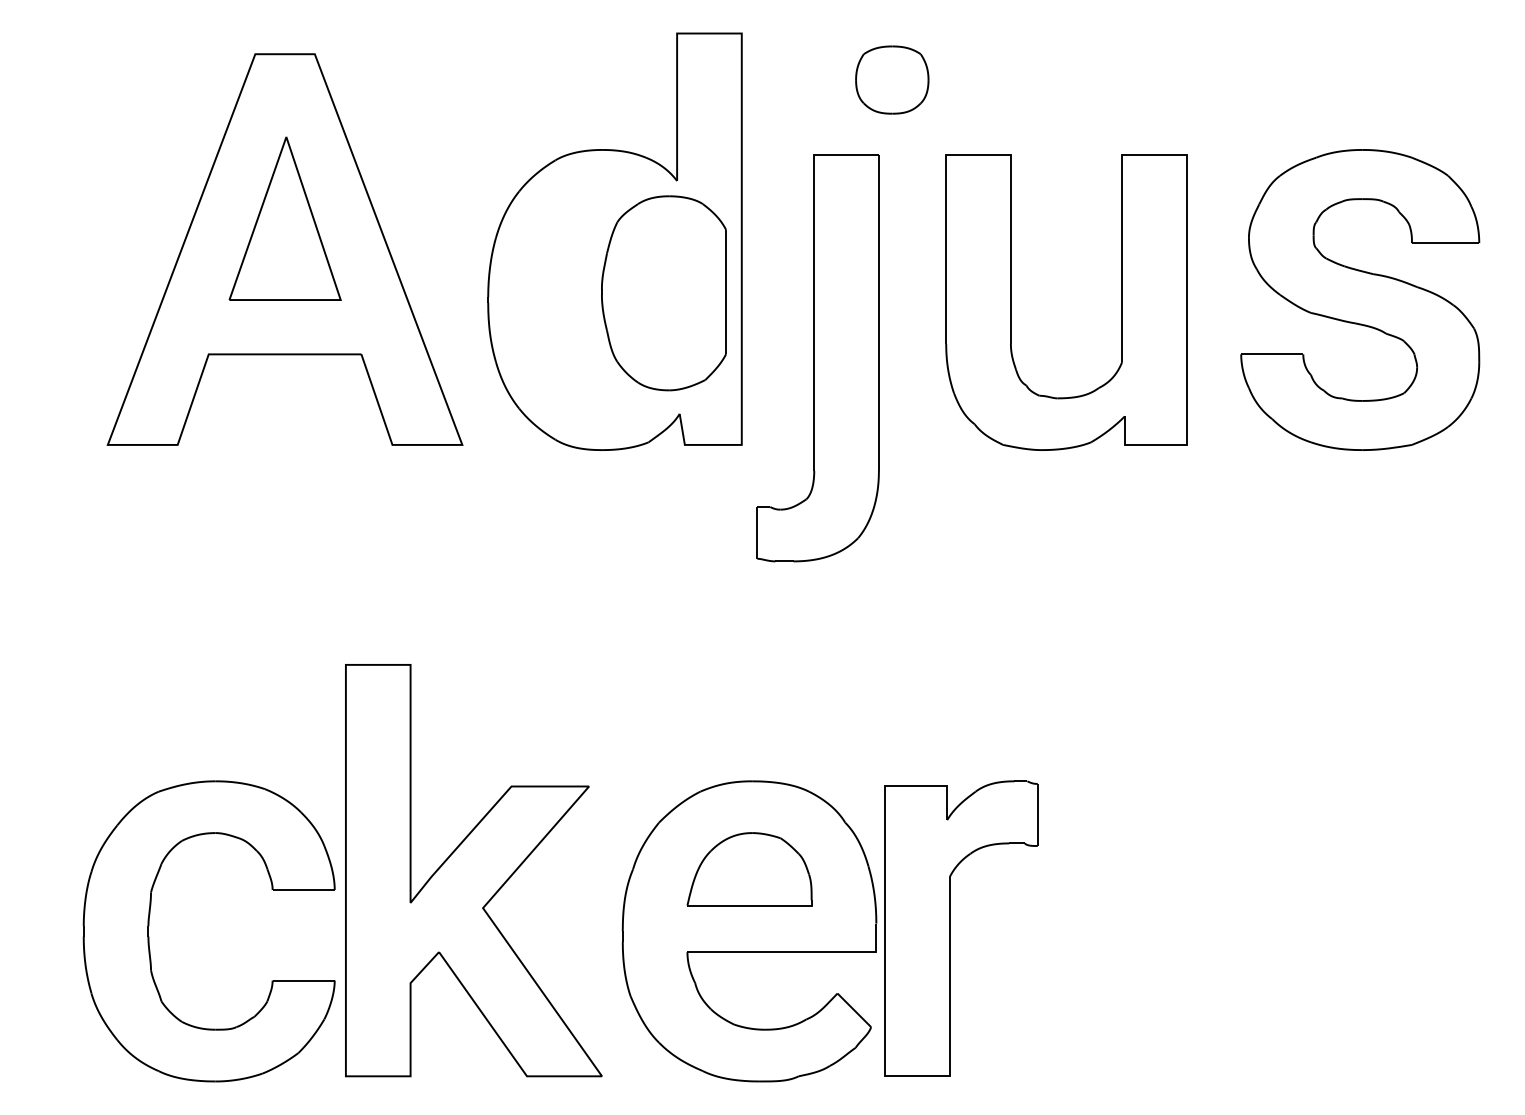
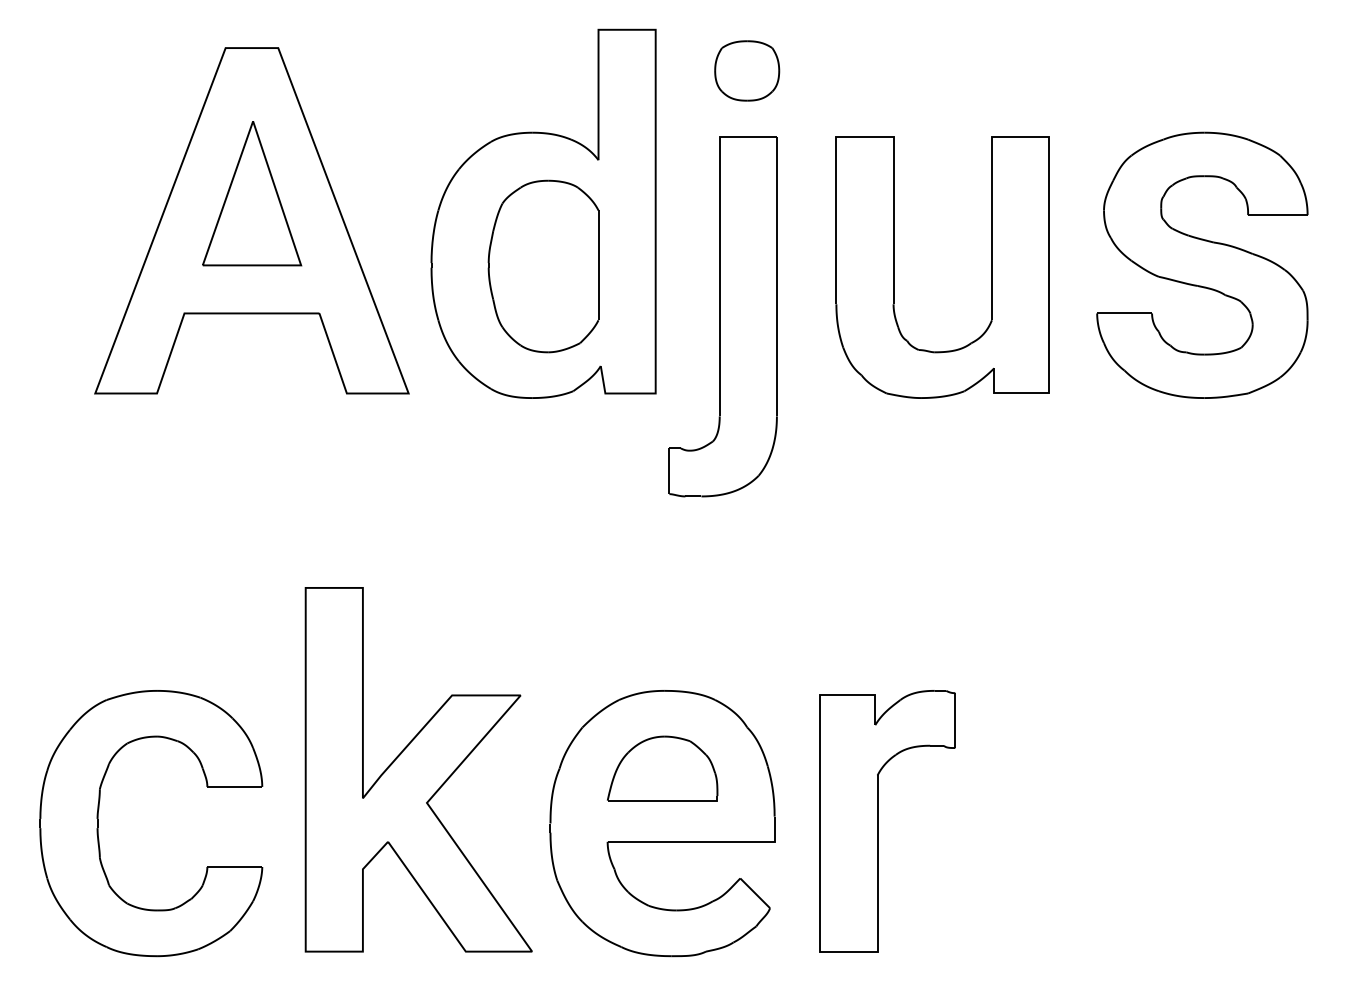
part: (892, 79) -> (747, 70), moved
part: (663, 293) -> (543, 266), moved
part: (950, 928) -> (878, 820), moved
part: (149, 936) -> (98, 828), moved

